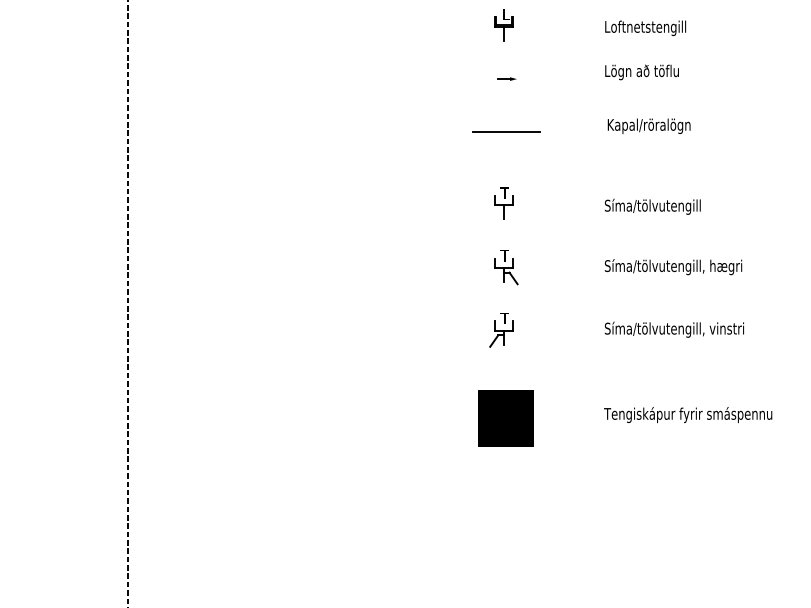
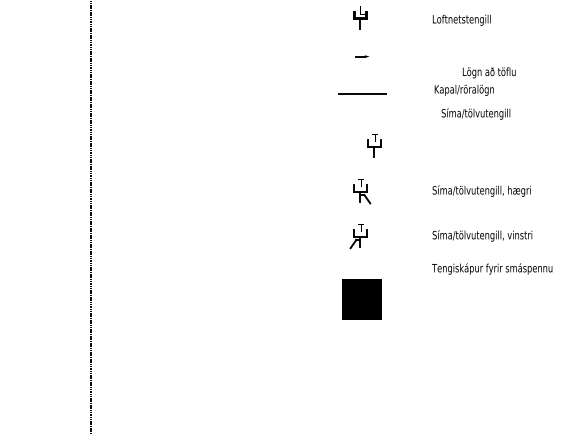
text: (642, 71) -> (489, 72), moved
part: (504, 203) -> (374, 145), moved
text: (652, 206) -> (475, 113), moved
text: (688, 414) -> (492, 268), moved

